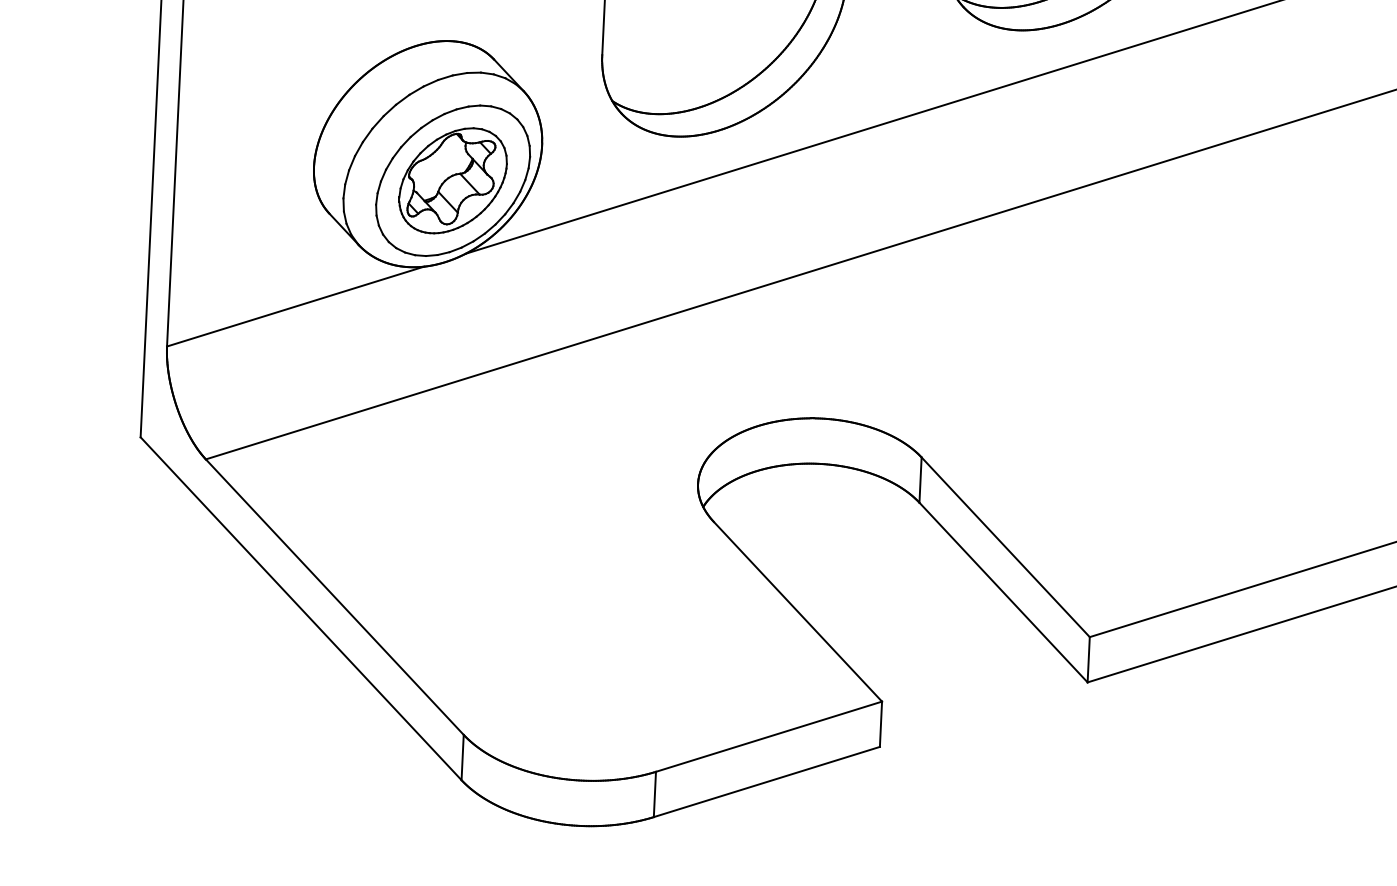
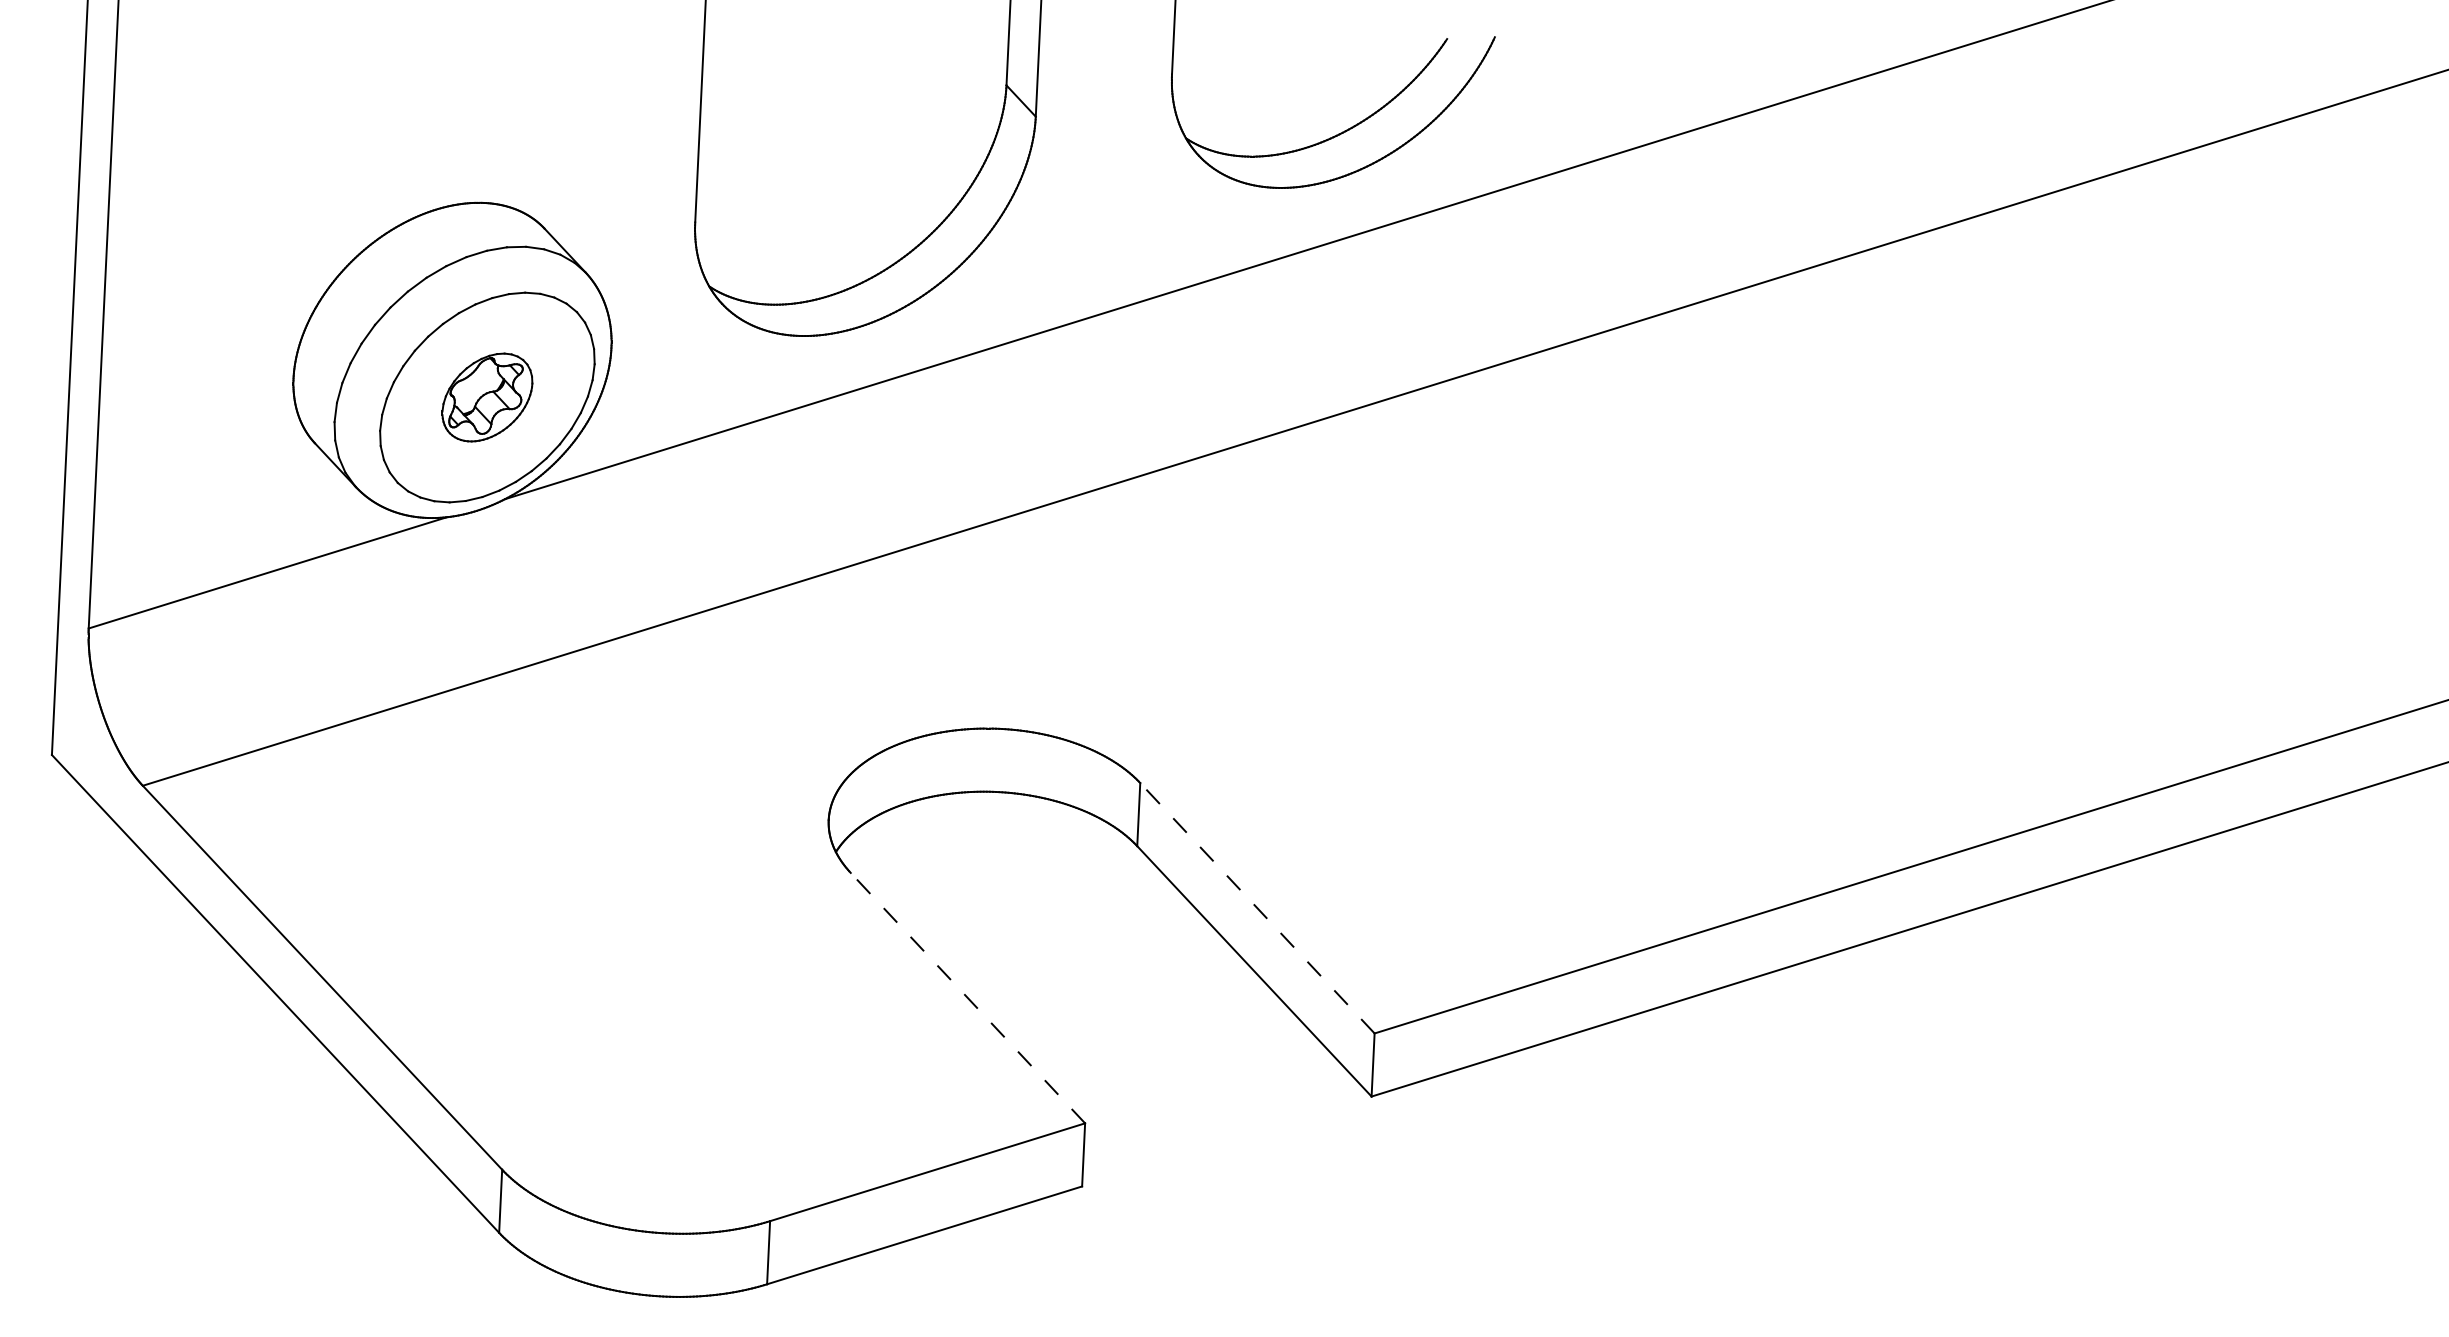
part: (453, 180) -> (487, 397), size x0.6
line: (1005, 546) -> (1257, 907), solid -> dashed
line: (797, 611) -> (967, 997), solid -> dashed

